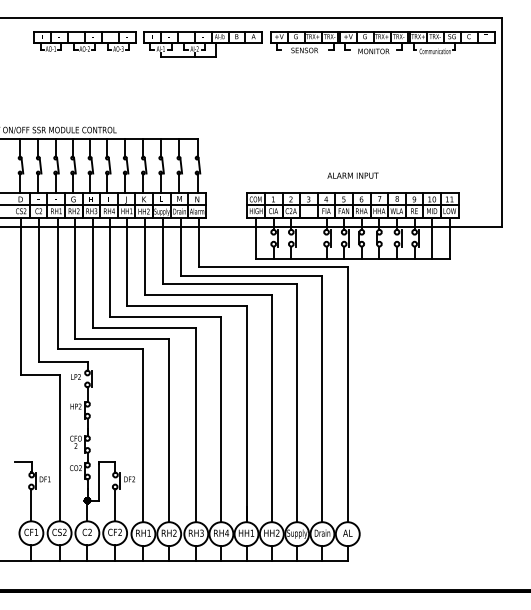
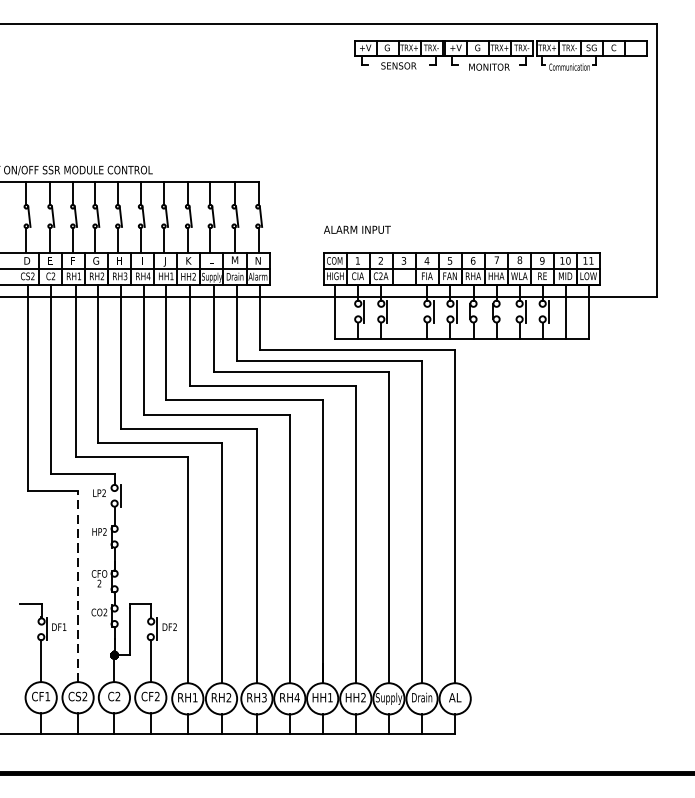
part: (147, 44) -> (193, 58), removed
text: (352, 175) -> (356, 229), moved
line: (59, 447) -> (77, 585), solid -> dashed

